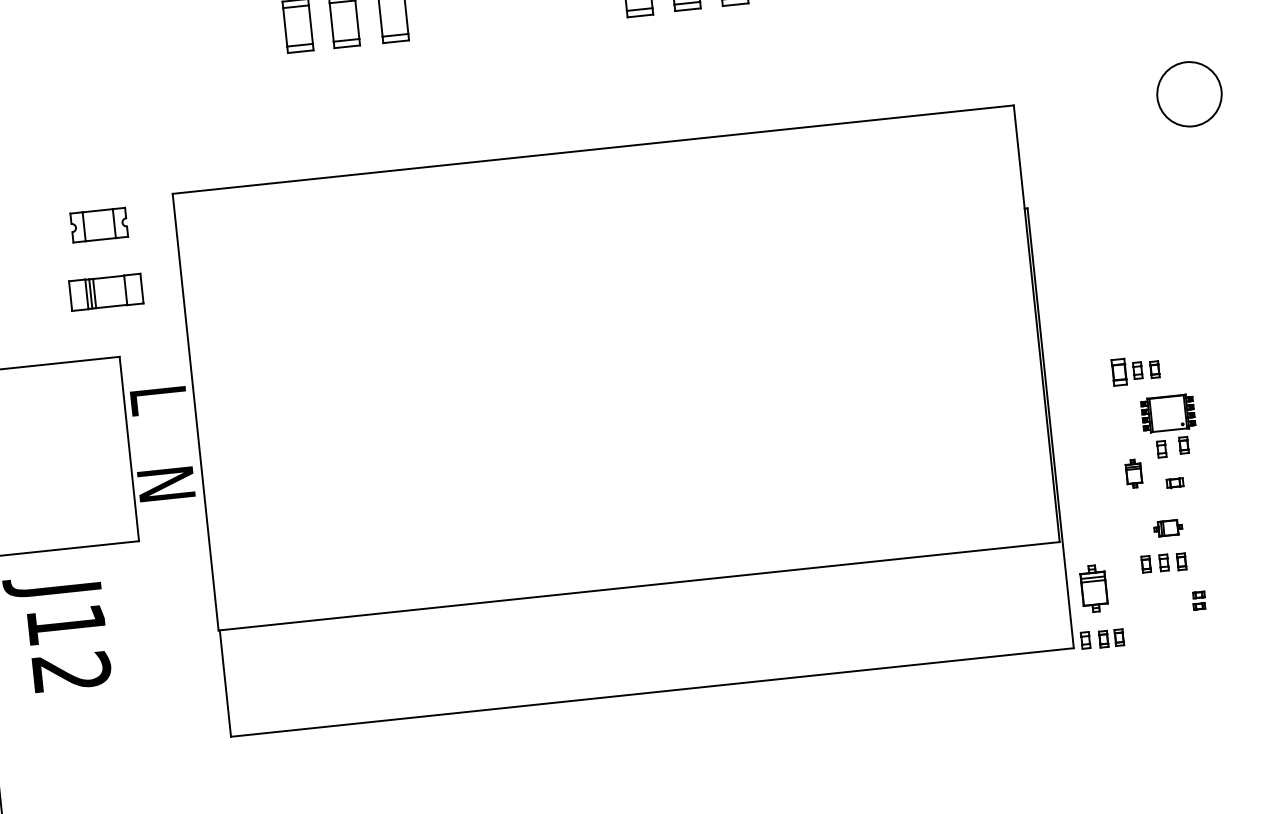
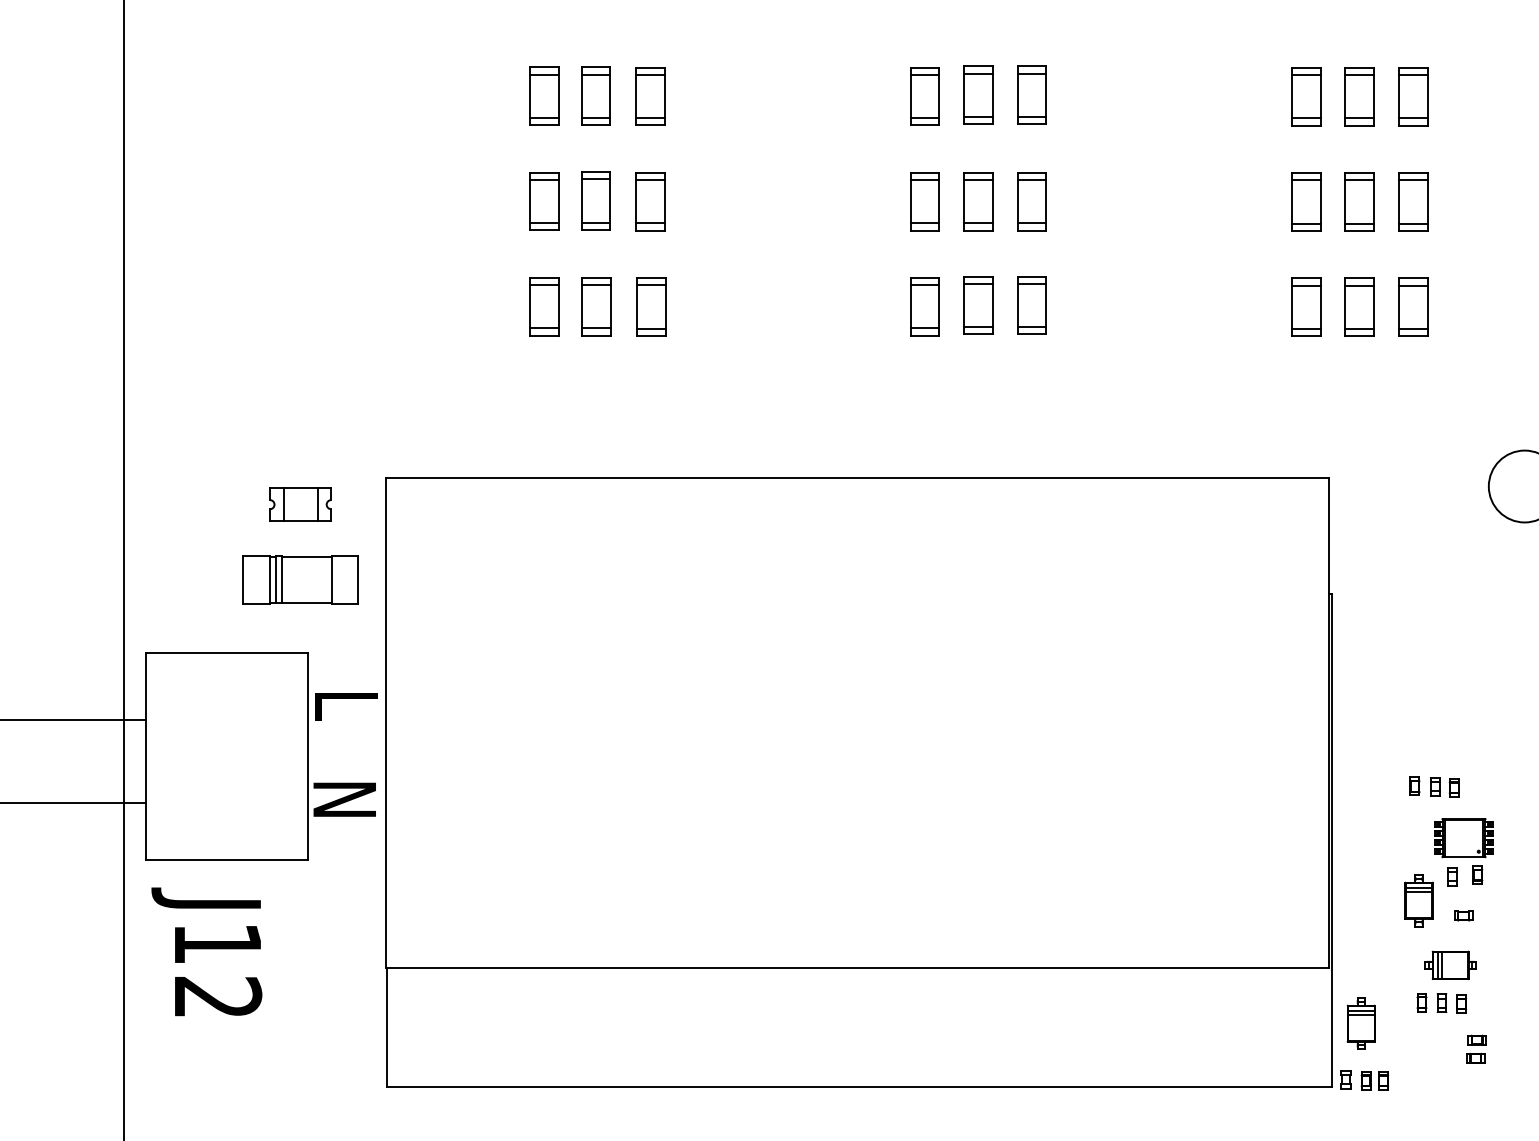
part: (106, 292) -> (300, 579), size x1.43
part: (1119, 371) -> (1414, 785), size x0.62
part: (1133, 473) -> (1418, 900), size x1.67
part: (1168, 527) -> (1450, 964), size x1.67
part: (1199, 600) -> (1476, 1048), size x1.43

